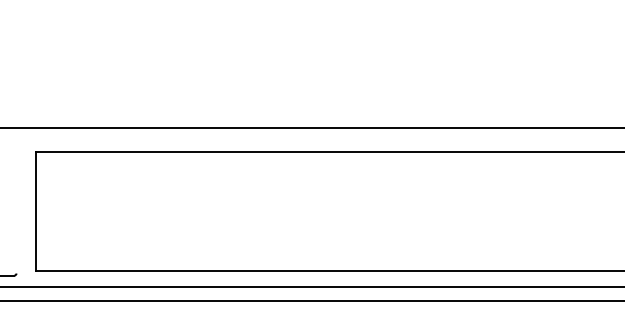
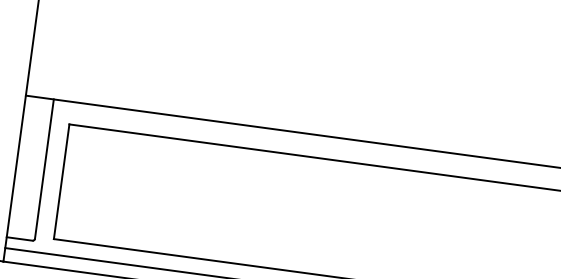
line: (16, 200) -> (44, 168), added

